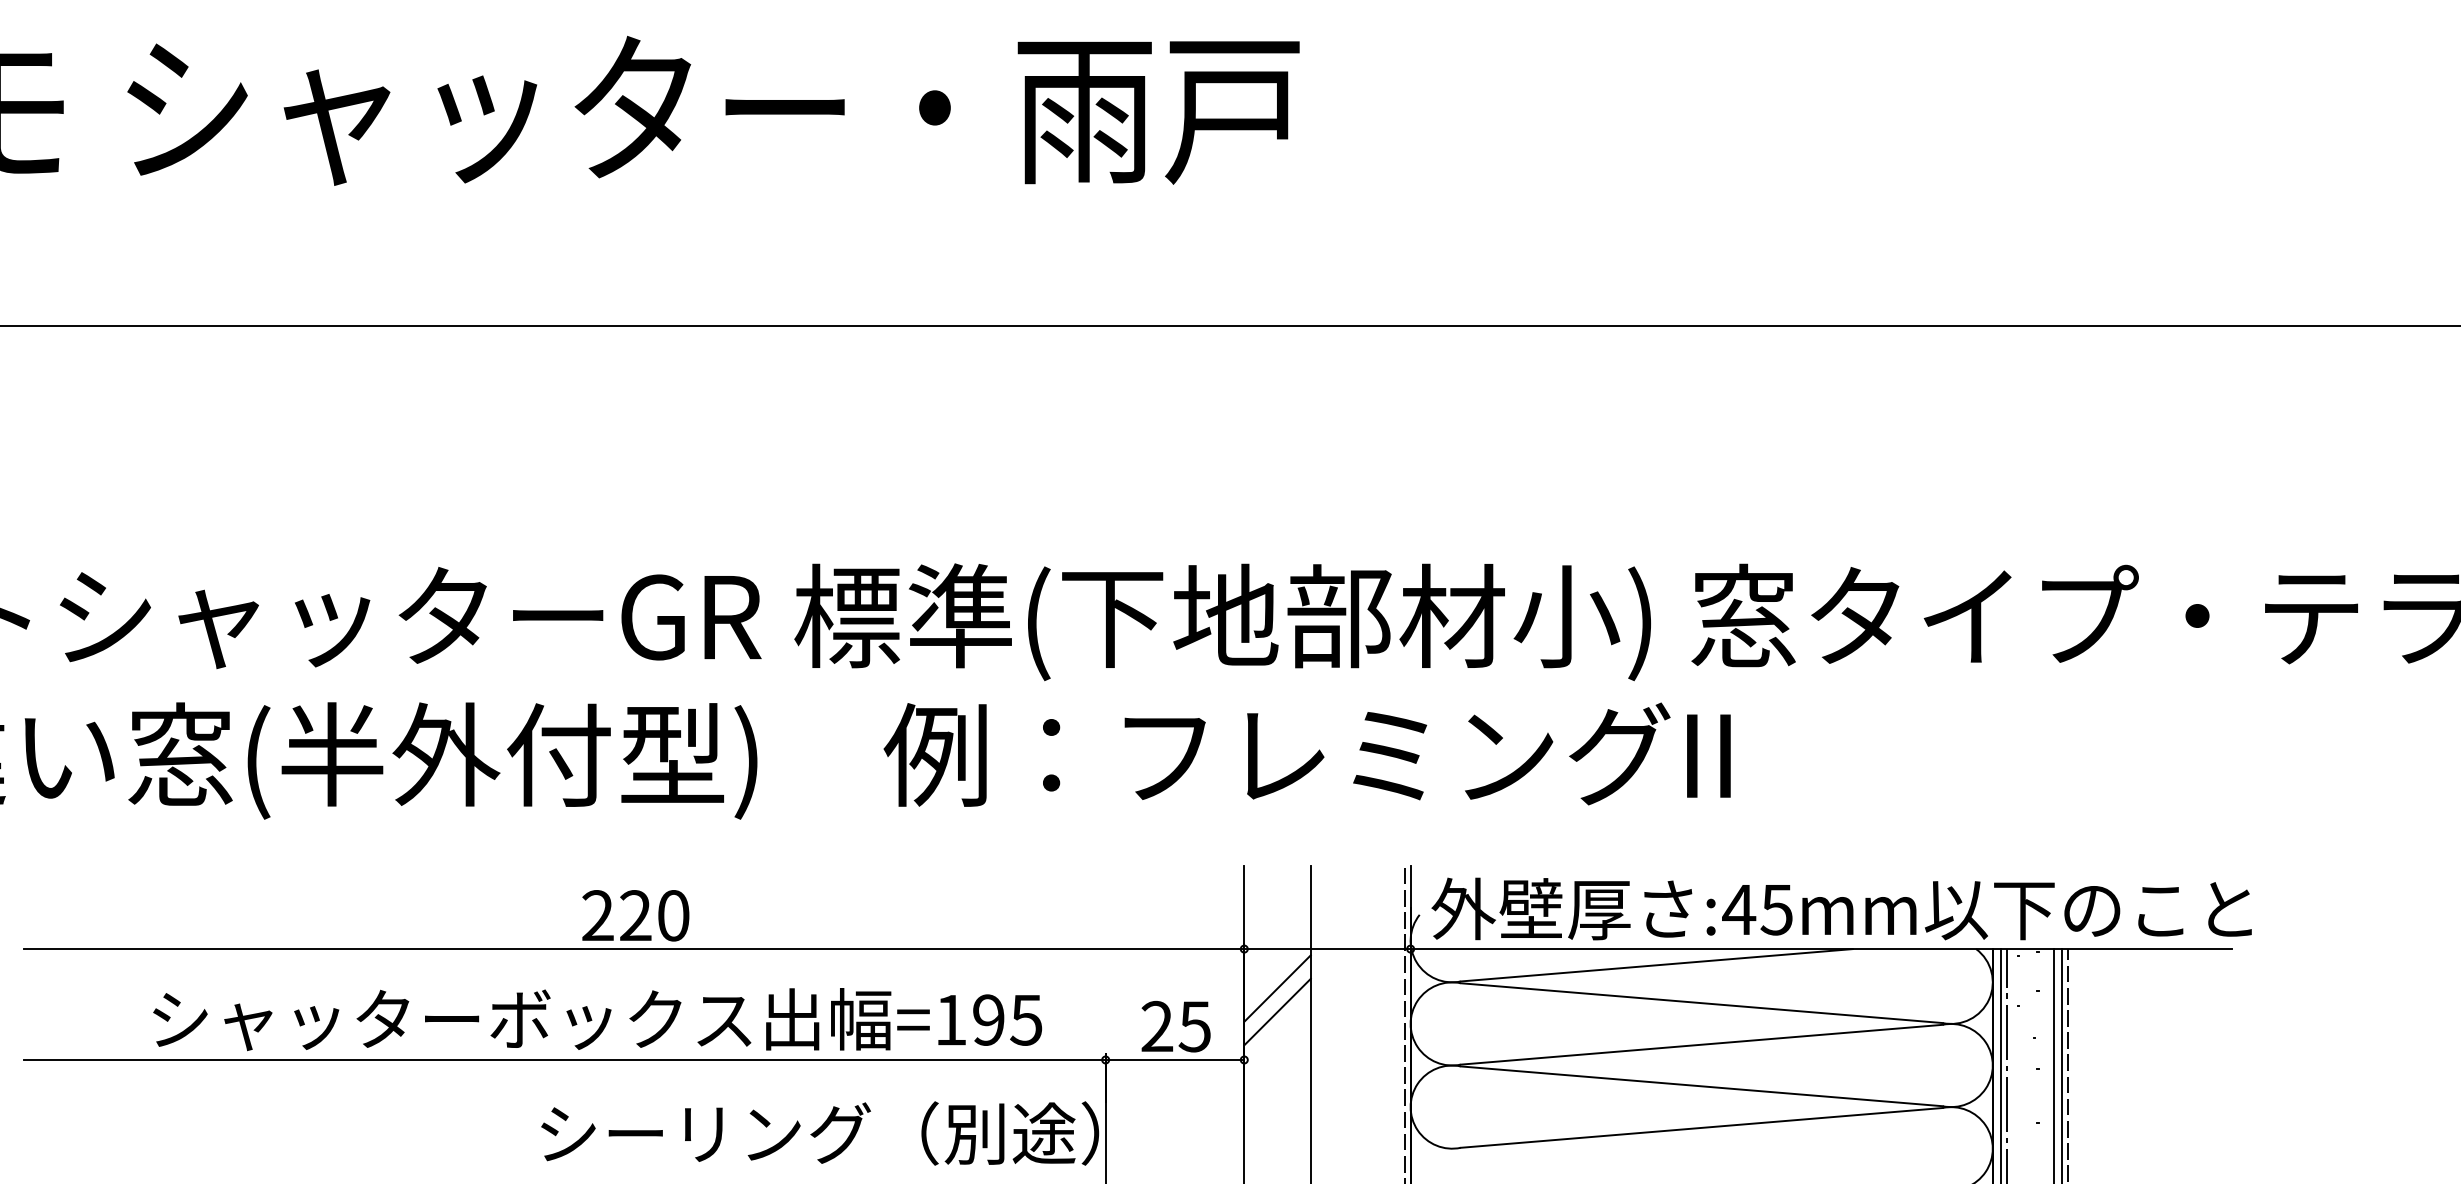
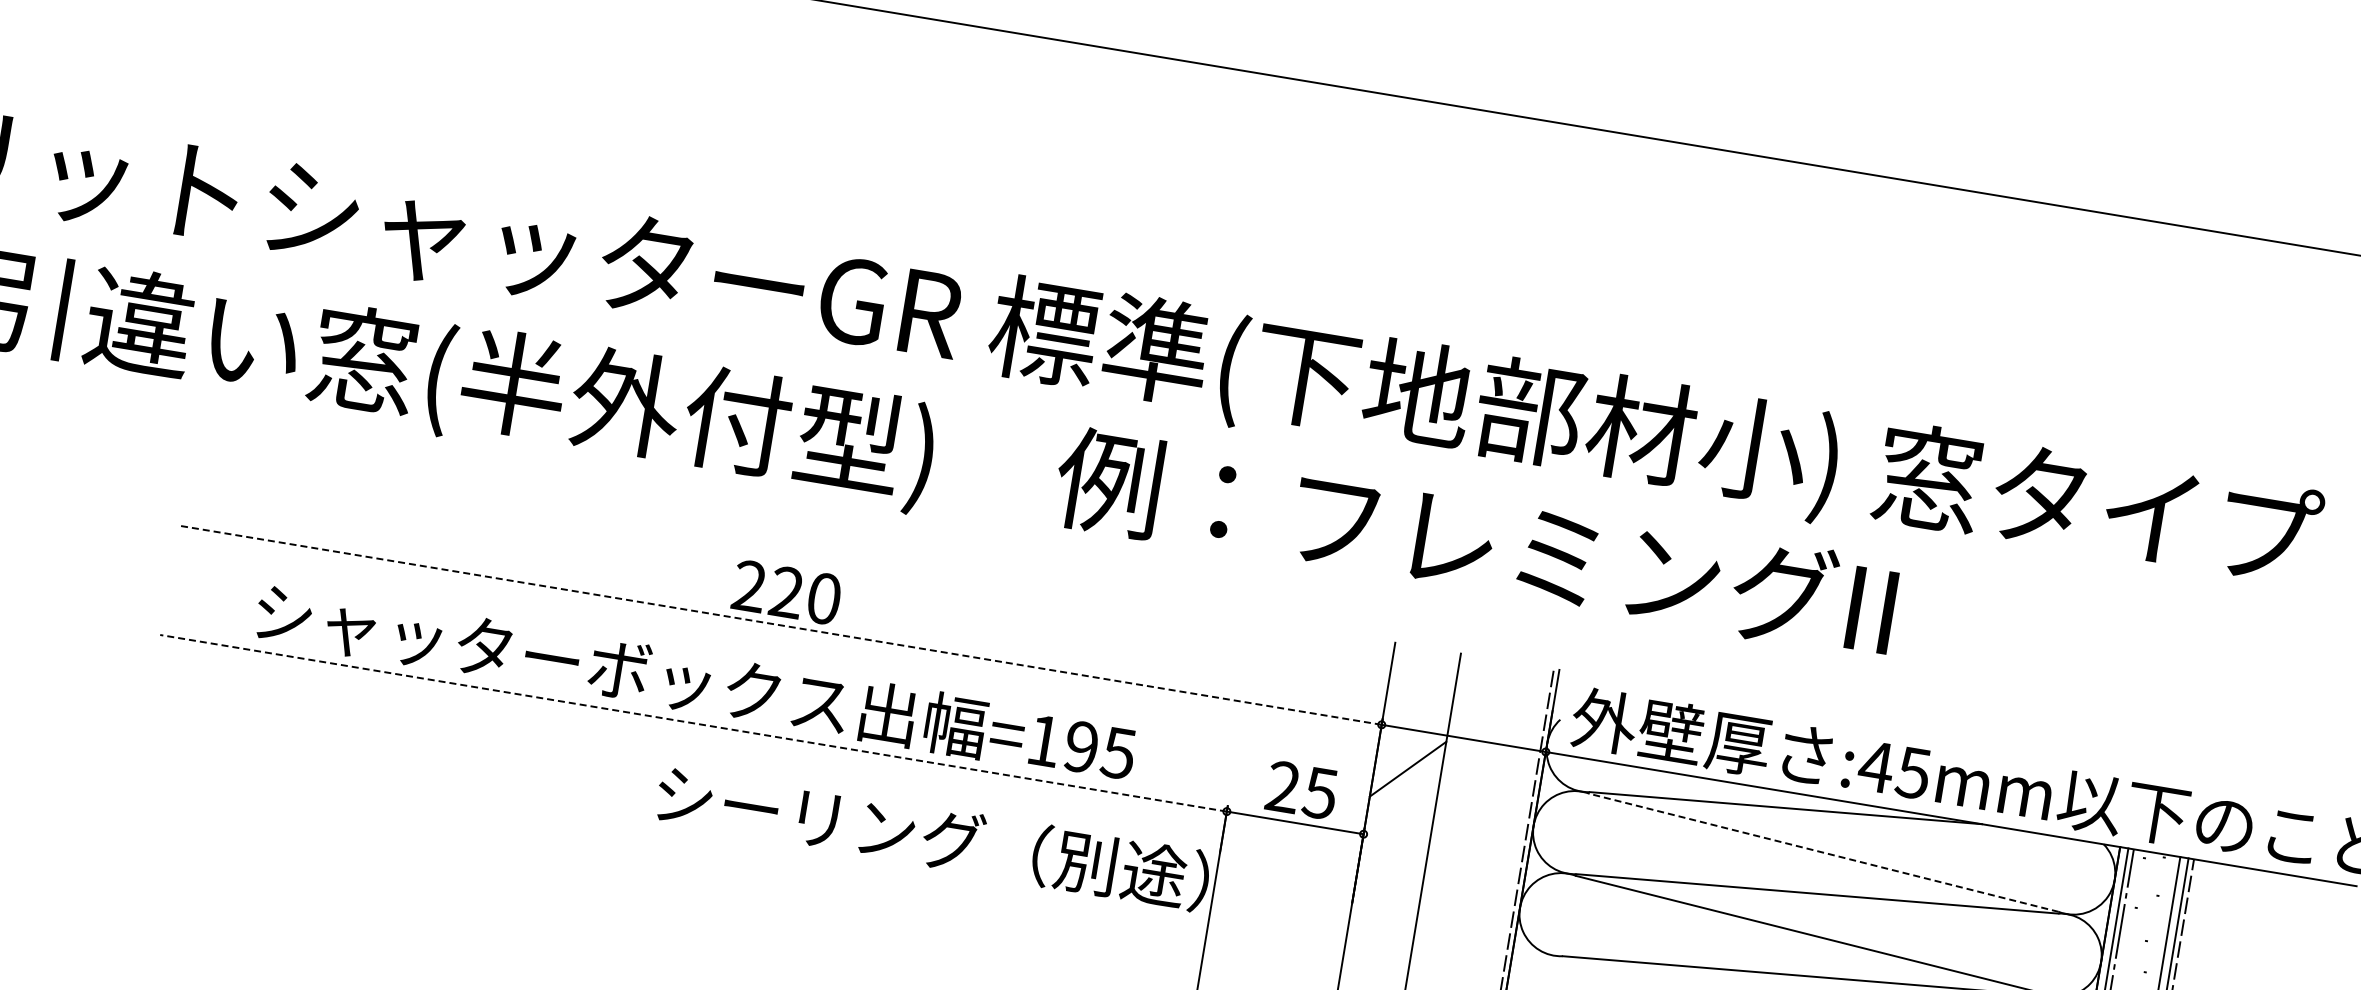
line: (634, 949) -> (780, 625), solid -> dashed
line: (1701, 1003) -> (1823, 853), solid -> dashed
line: (1277, 1011) -> (1404, 791), removed
text: (597, 1019) -> (695, 682), moved
line: (565, 1059) -> (694, 722), solid -> dashed

